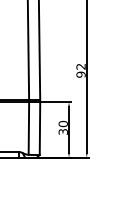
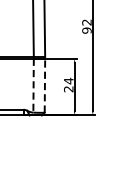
text: (62, 127) -> (67, 84), 30 -> 24
line: (39, 128) -> (44, 85), solid -> dashed
line: (28, 129) -> (33, 86), solid -> dashed

